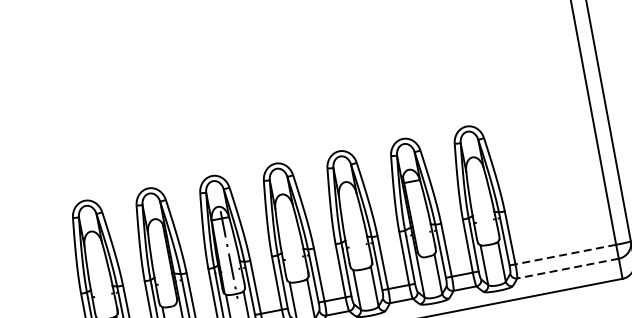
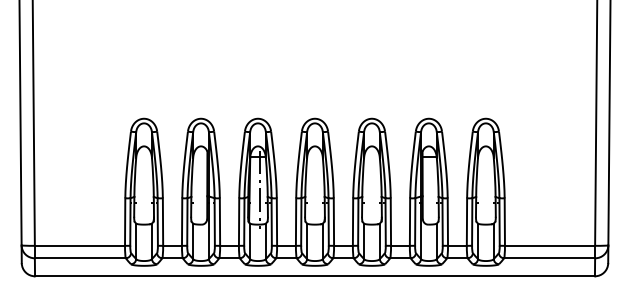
line: (565, 254) -> (549, 245), dashed -> solid
line: (567, 268) -> (549, 258), dashed -> solid

